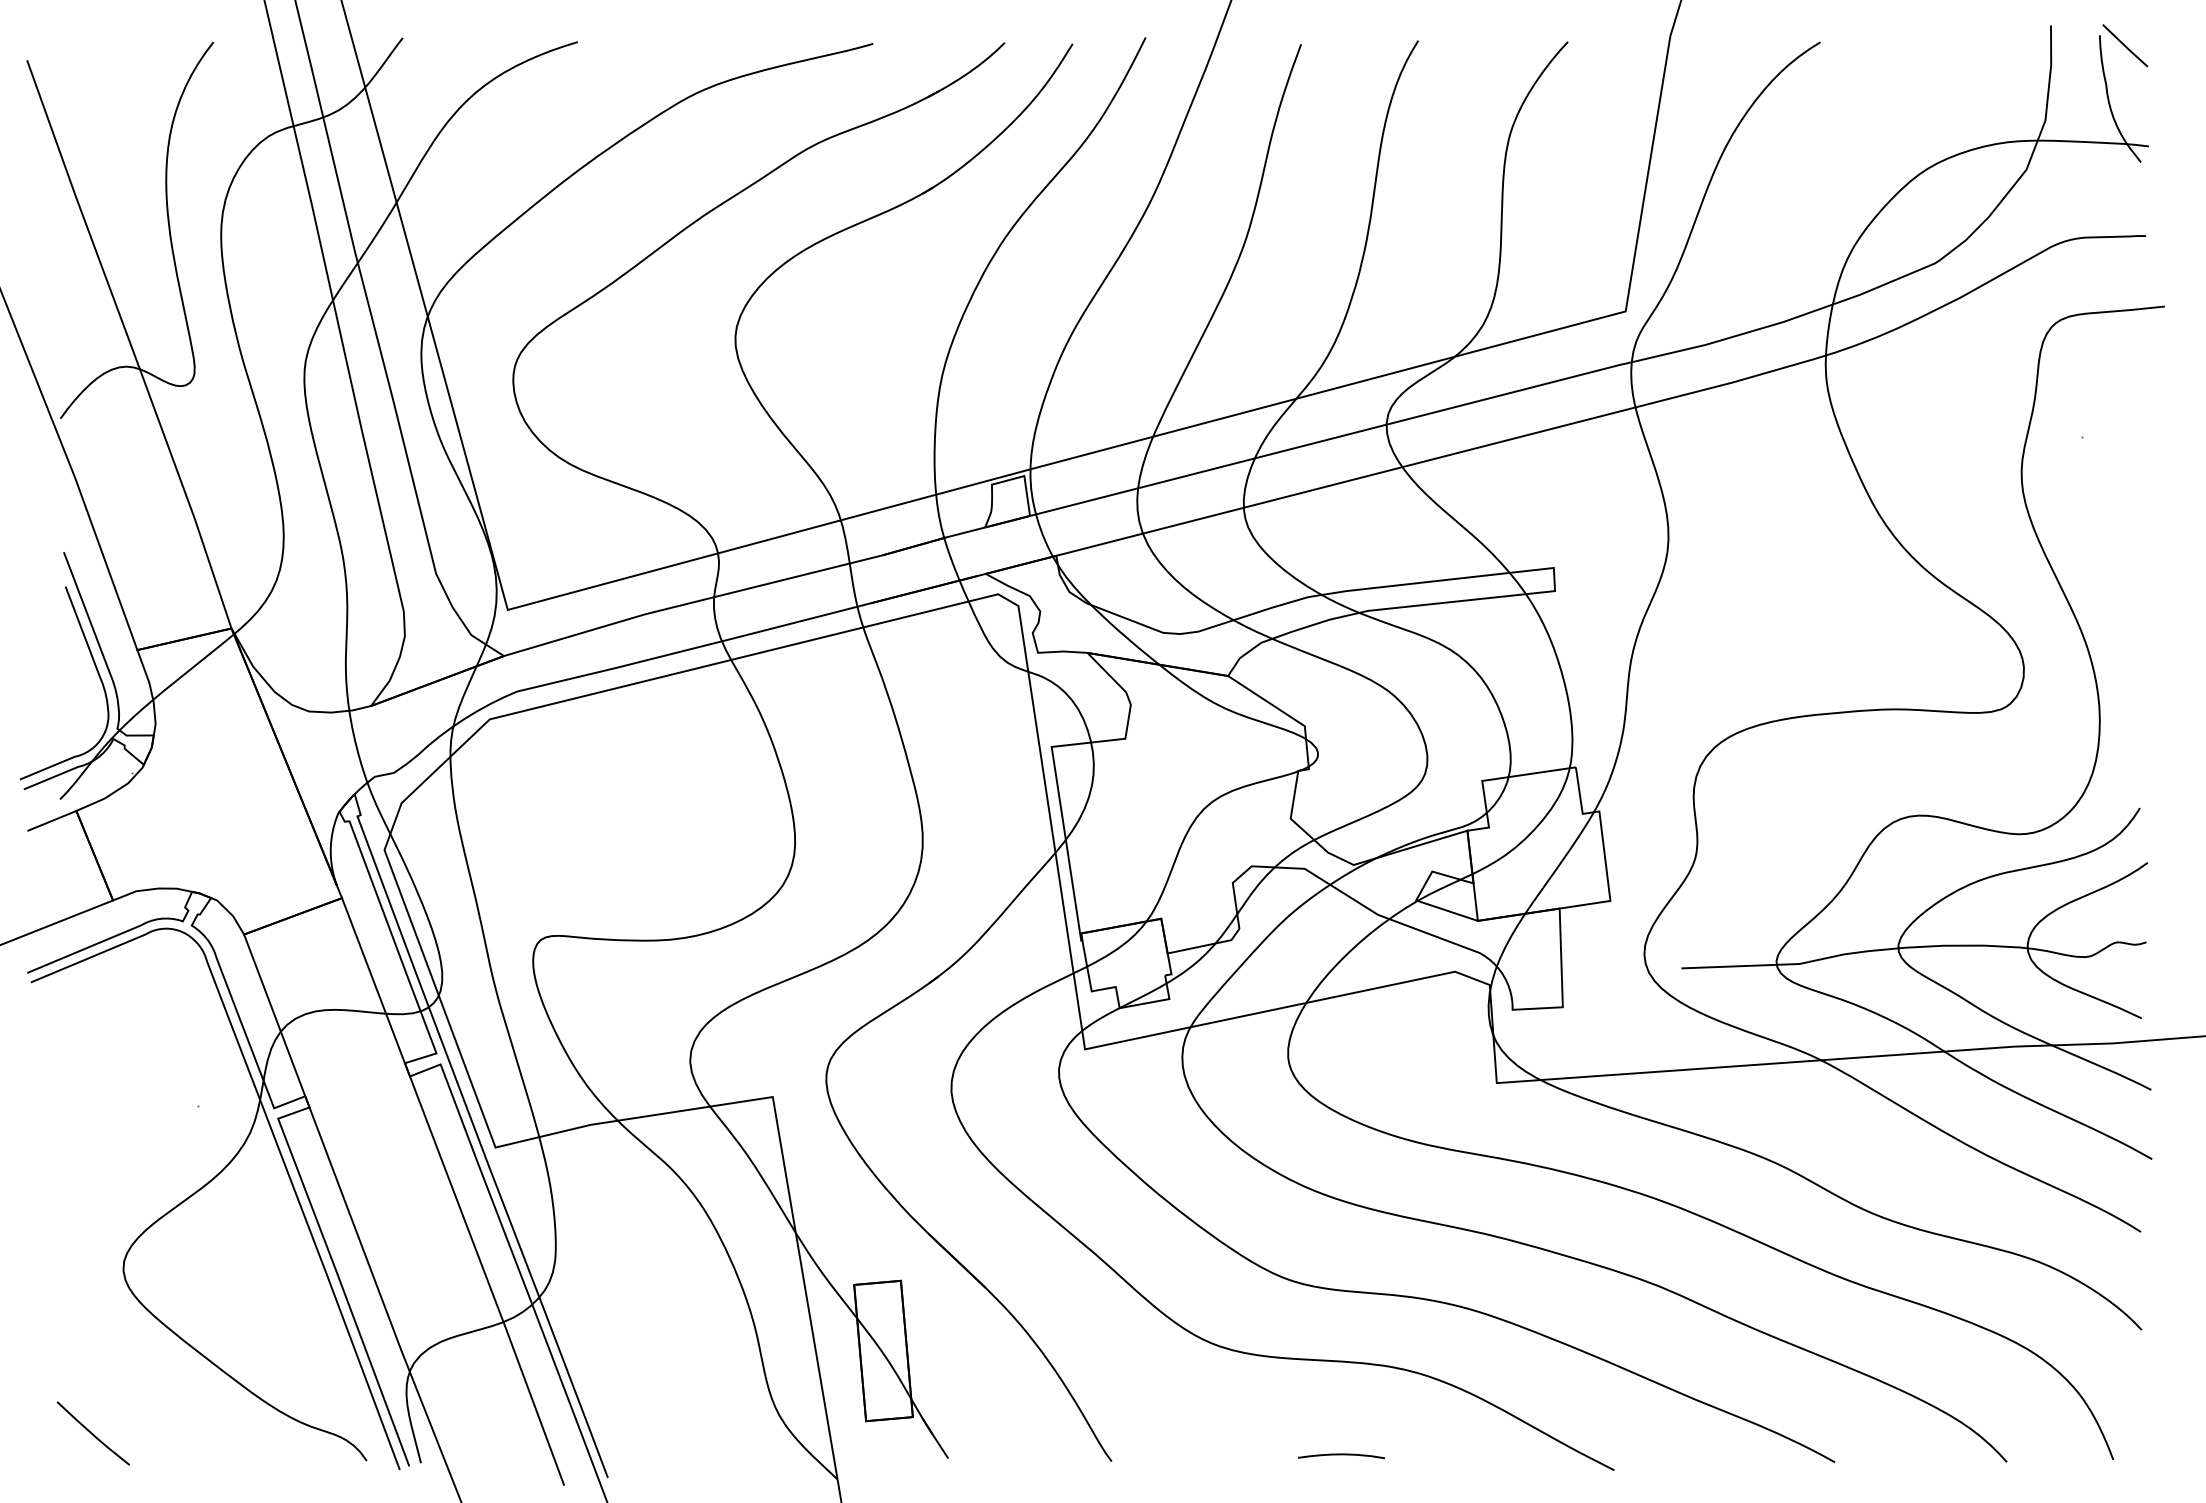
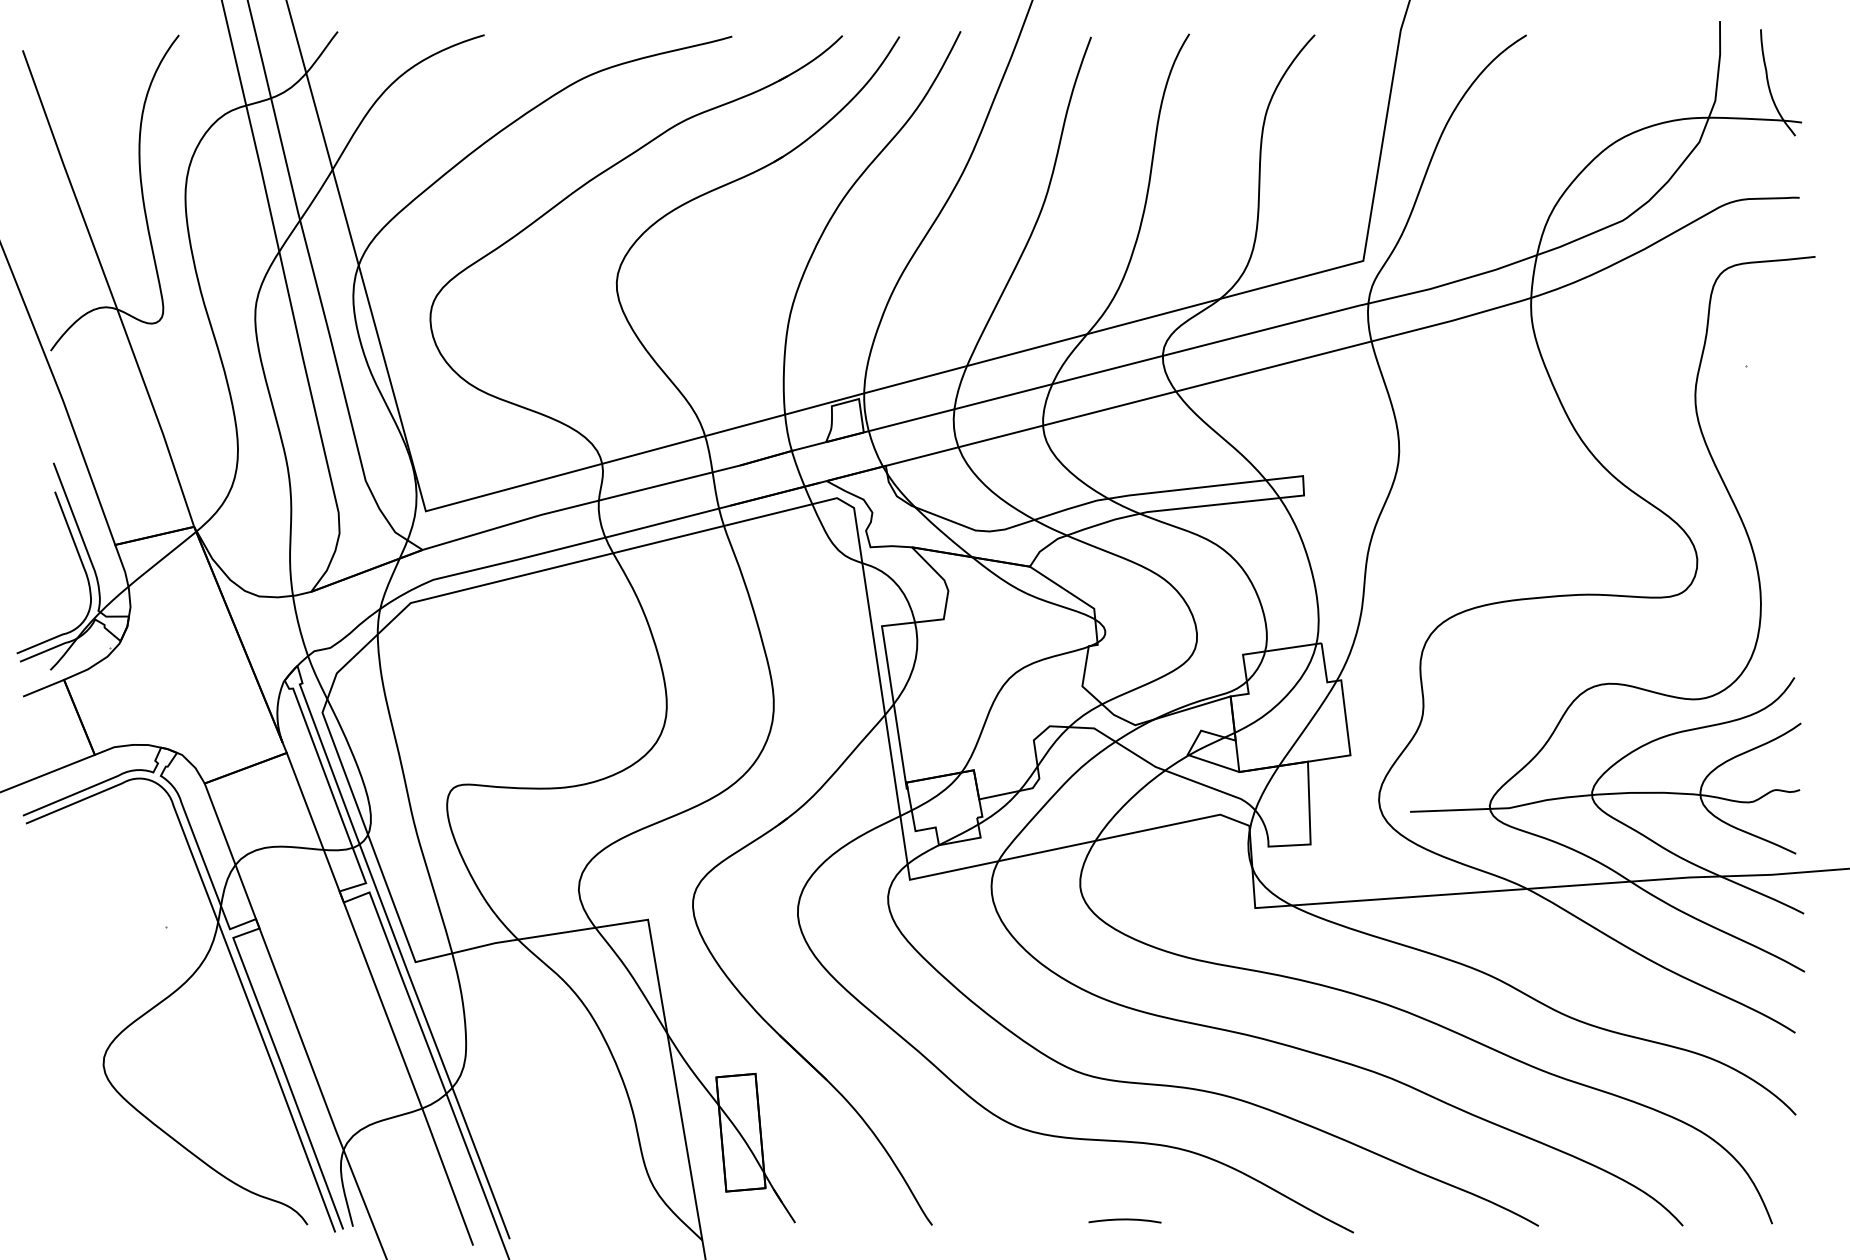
line: (2125, 45) -> (1782, 37), removed
line: (93, 1433) -> (78, 1201), removed

